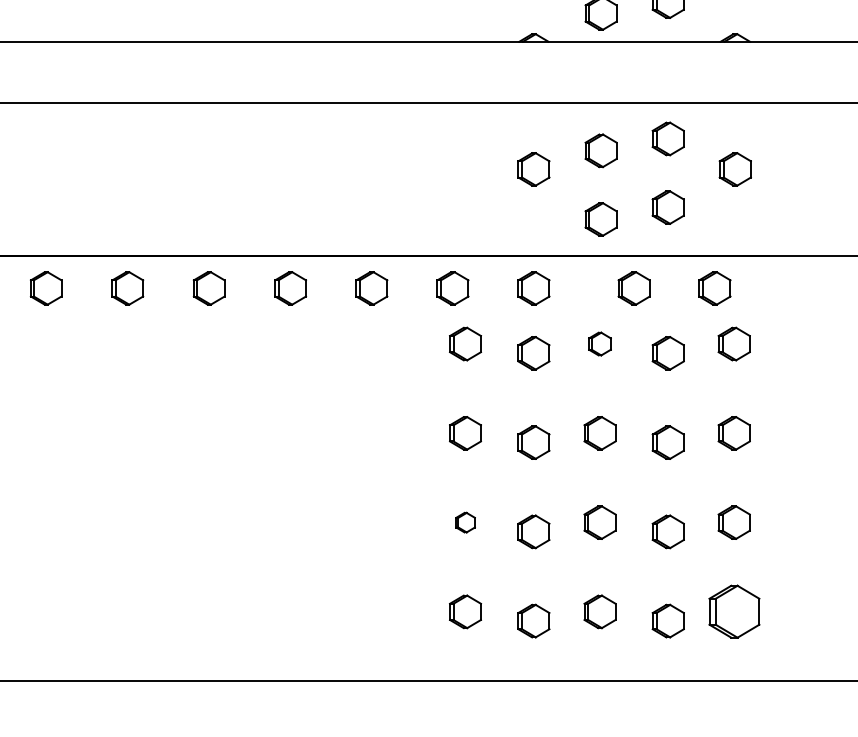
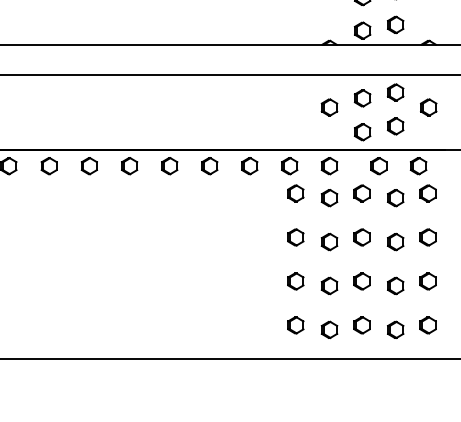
part: (598, 344) -> (361, 193), size x1.43
part: (464, 522) -> (295, 281), size x1.67
part: (732, 612) -> (427, 325), size x0.62

